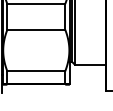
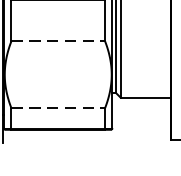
line: (36, 29) -> (58, 40), solid -> dashed
line: (36, 71) -> (58, 108), solid -> dashed

